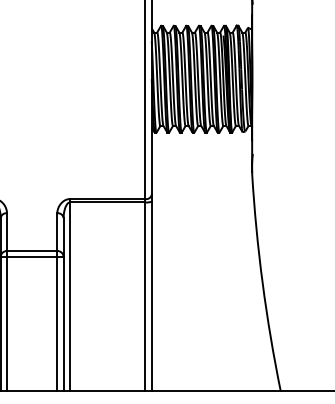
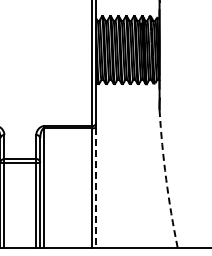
arc: (263, 283) -> (166, 179), solid -> dashed
line: (152, 297) -> (96, 188), solid -> dashed

